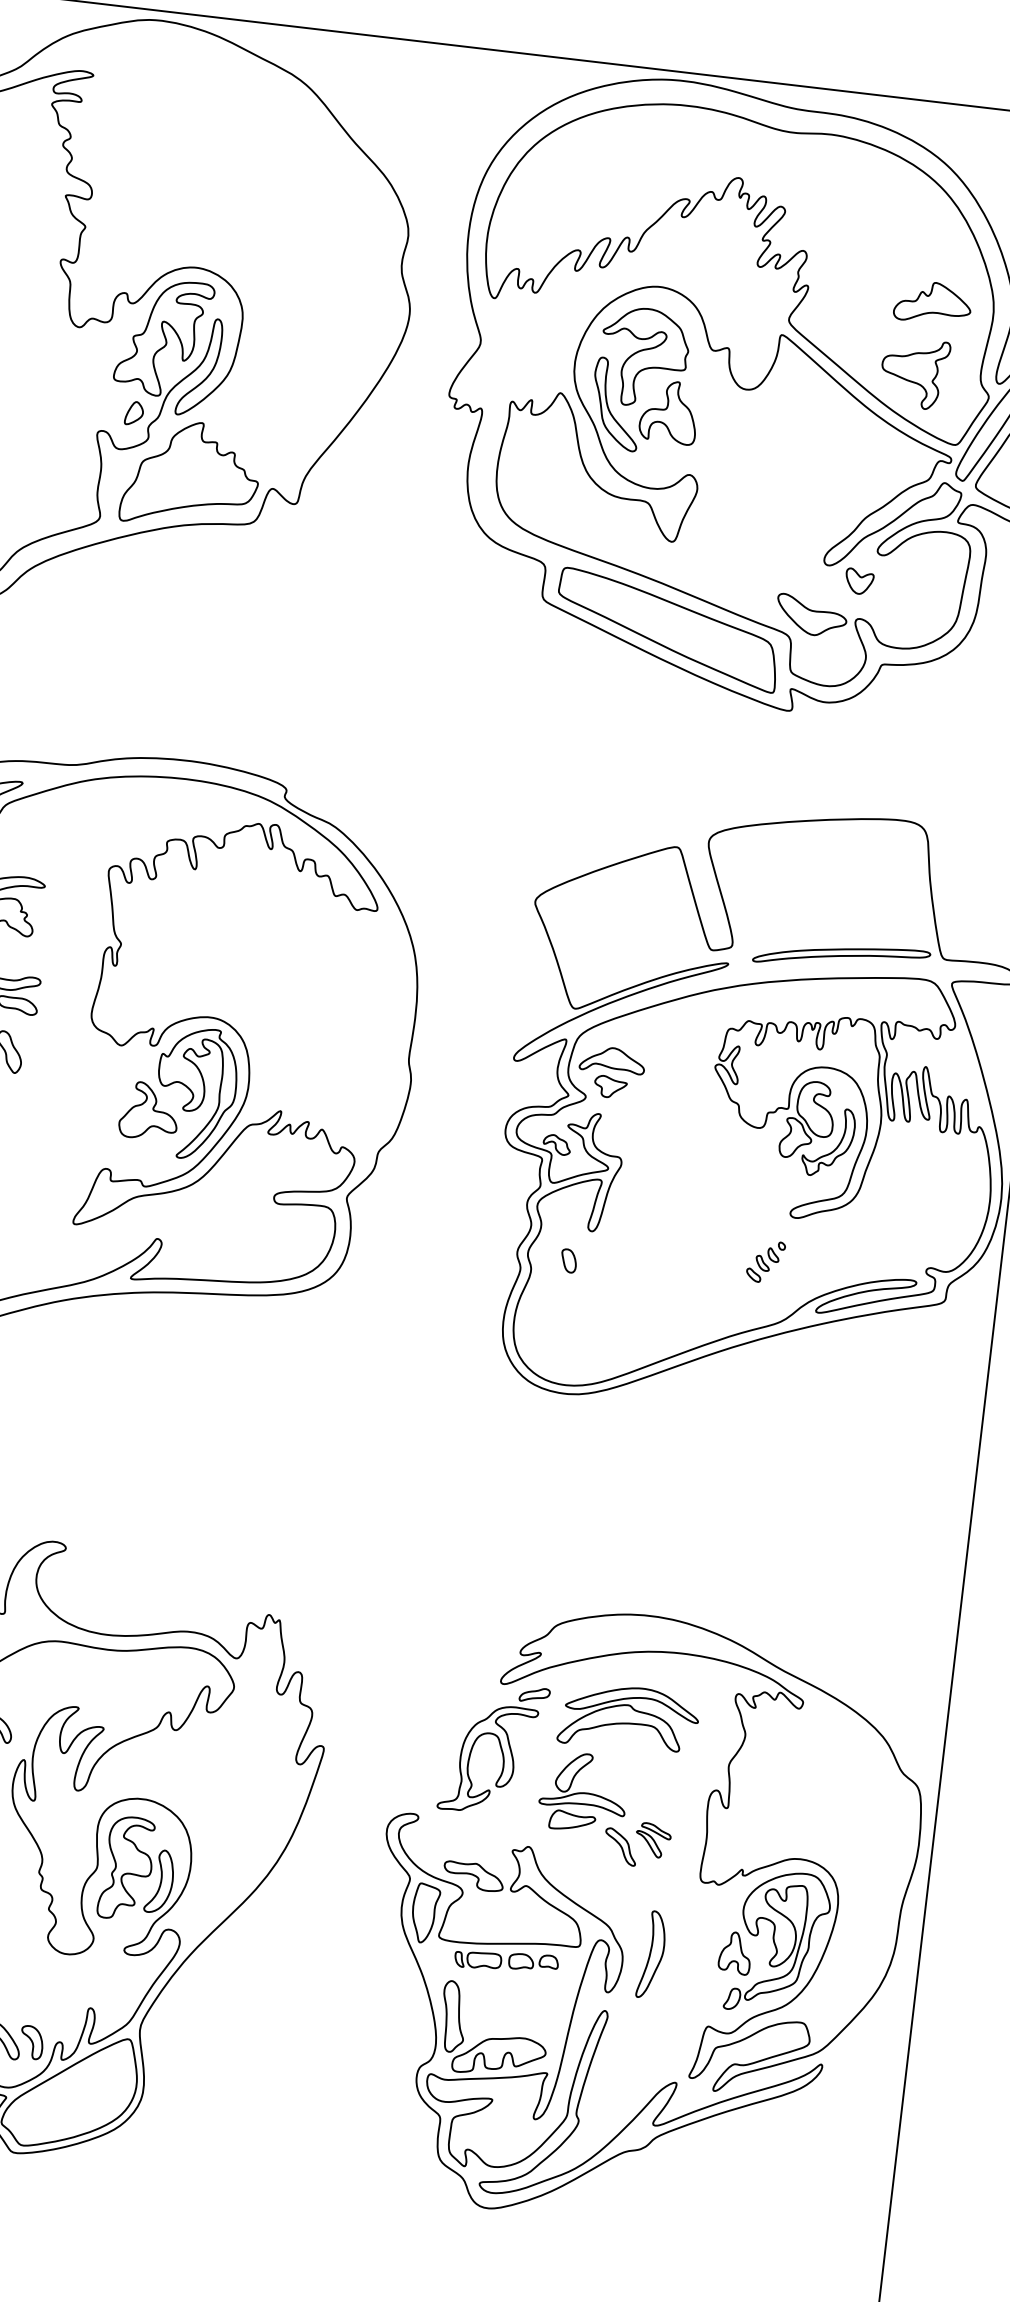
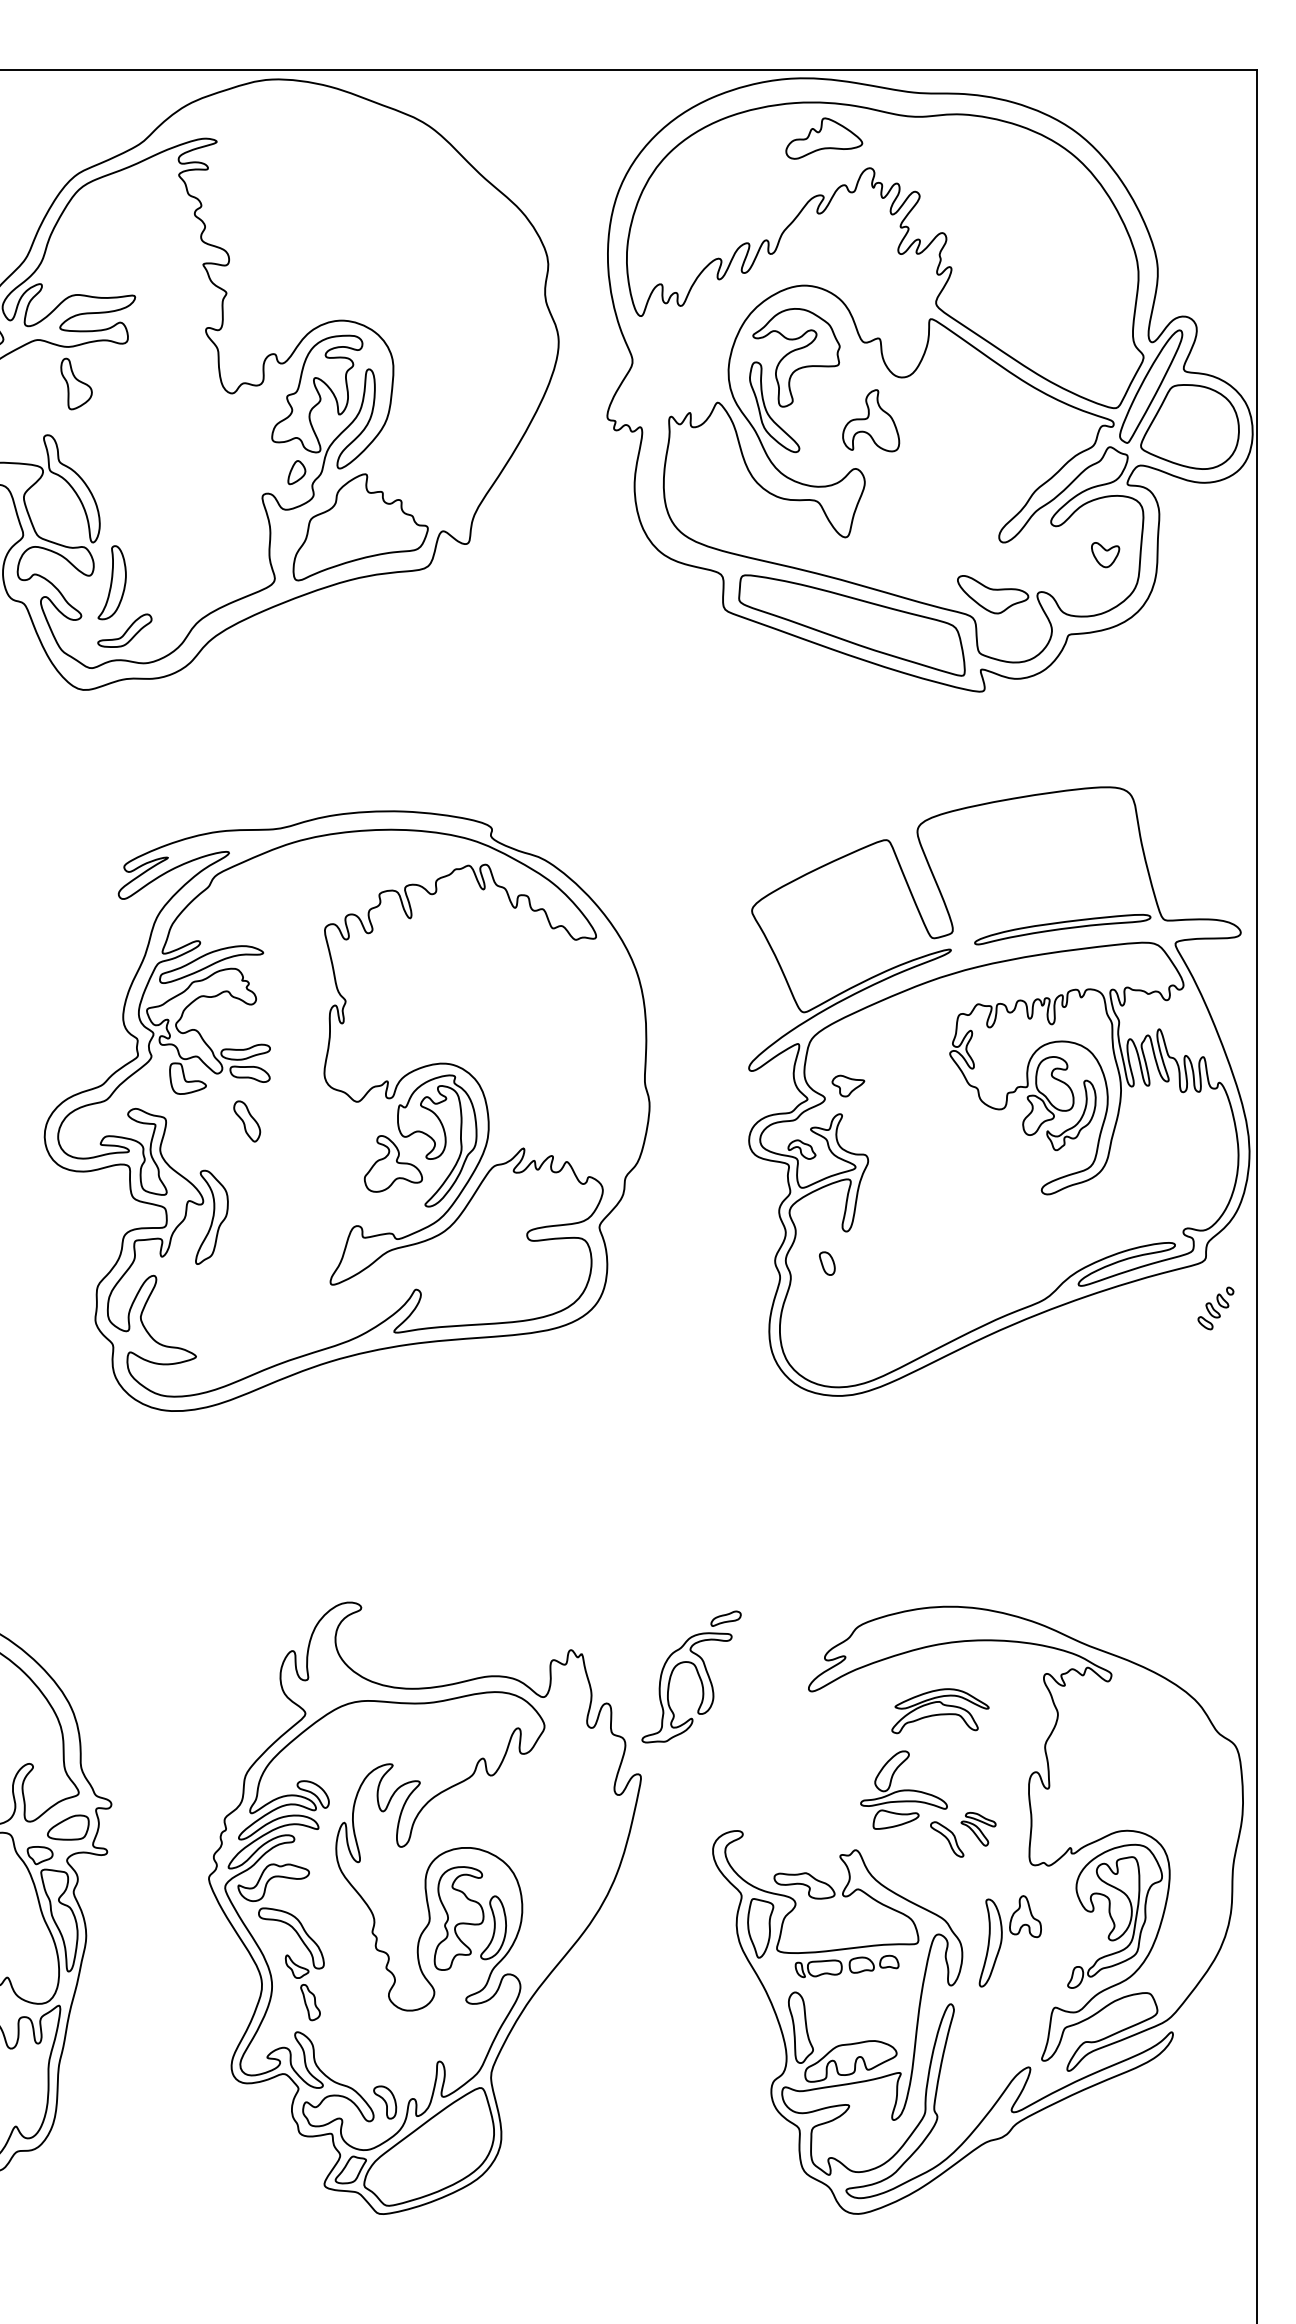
part: (933, 302) -> (824, 138), moved
part: (914, 373) -> (1066, 341), removed
part: (669, 411) -> (871, 420), moved
part: (859, 582) -> (1105, 555), moved
part: (612, 1060) -> (847, 1059), removed
part: (765, 1261) -> (1215, 1308), moved
part: (629, 1718) -> (940, 1710), size x0.7
part: (499, 1747) -> (697, 1674), moved
part: (735, 1953) -> (1025, 1916), moved

